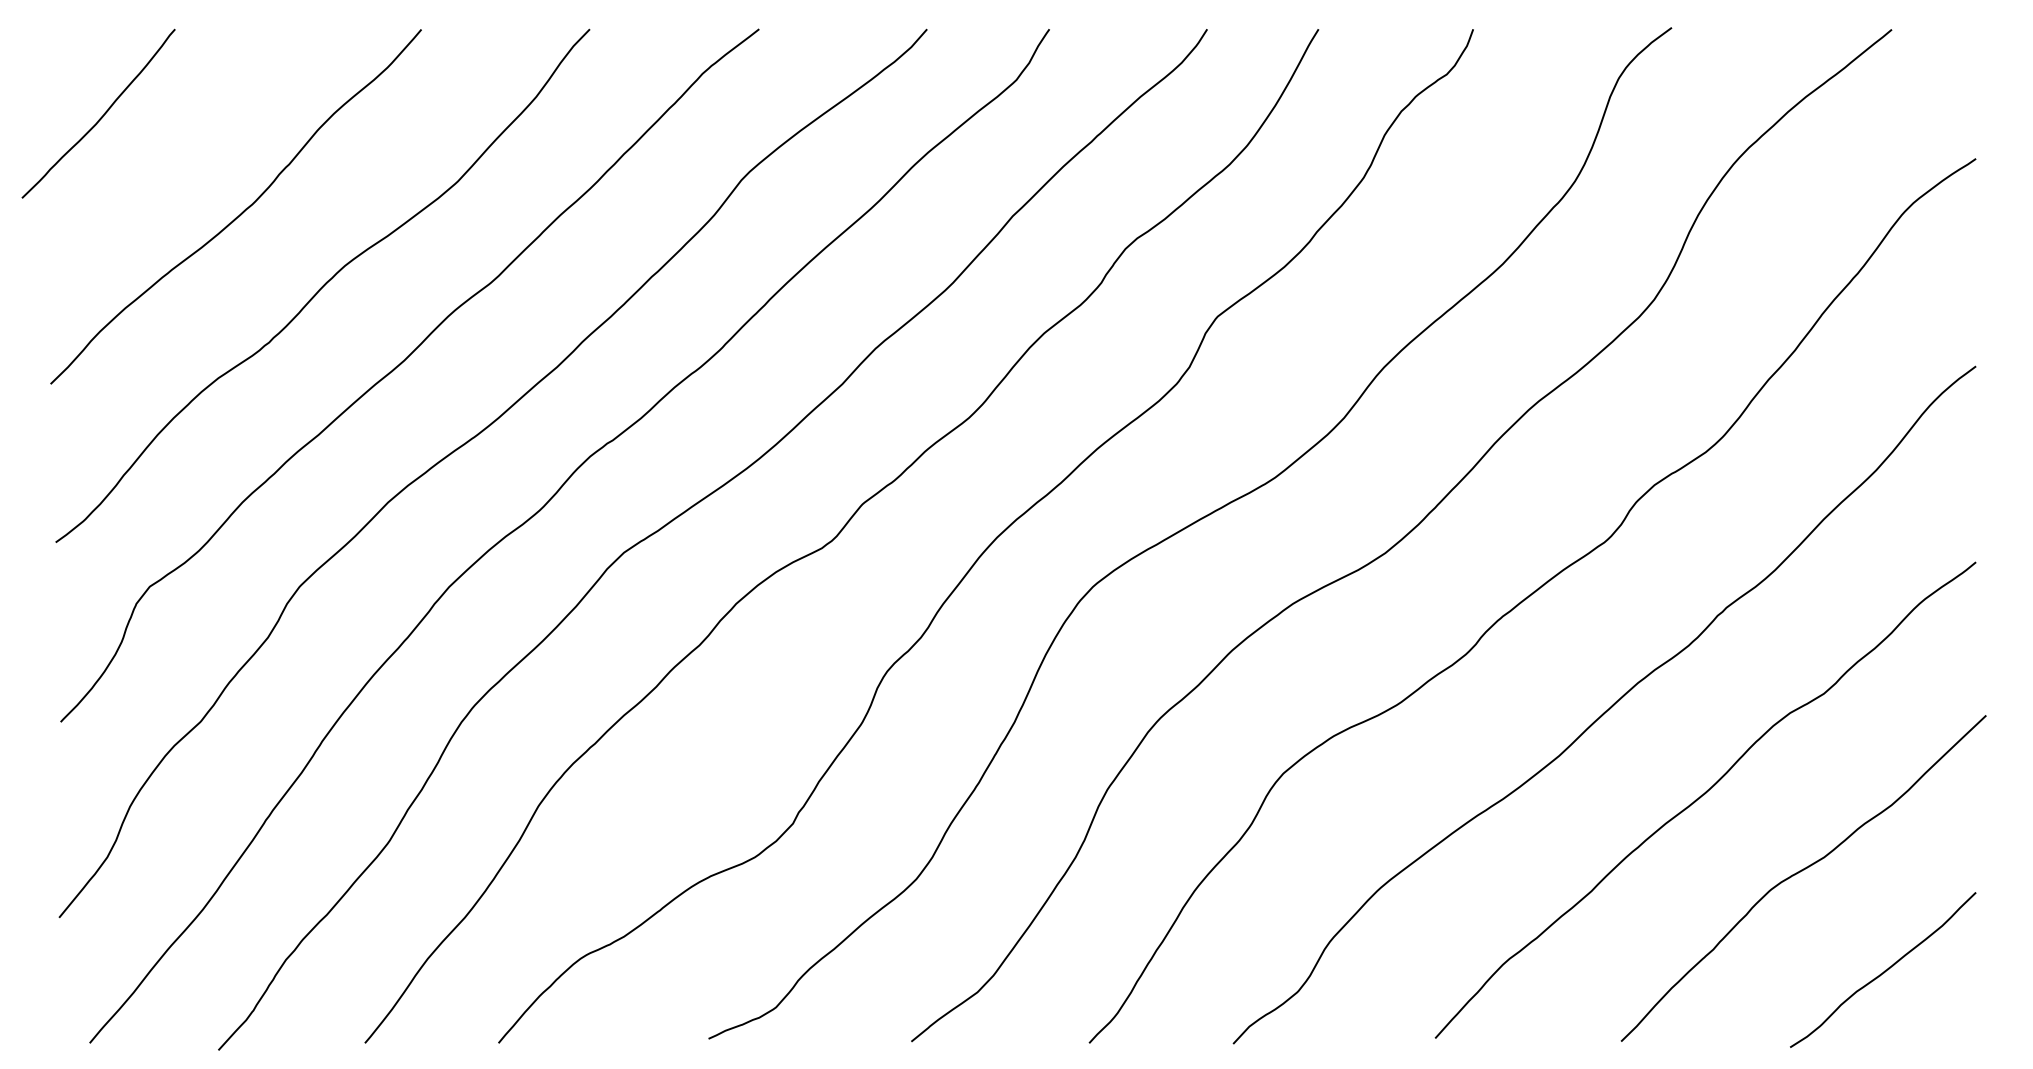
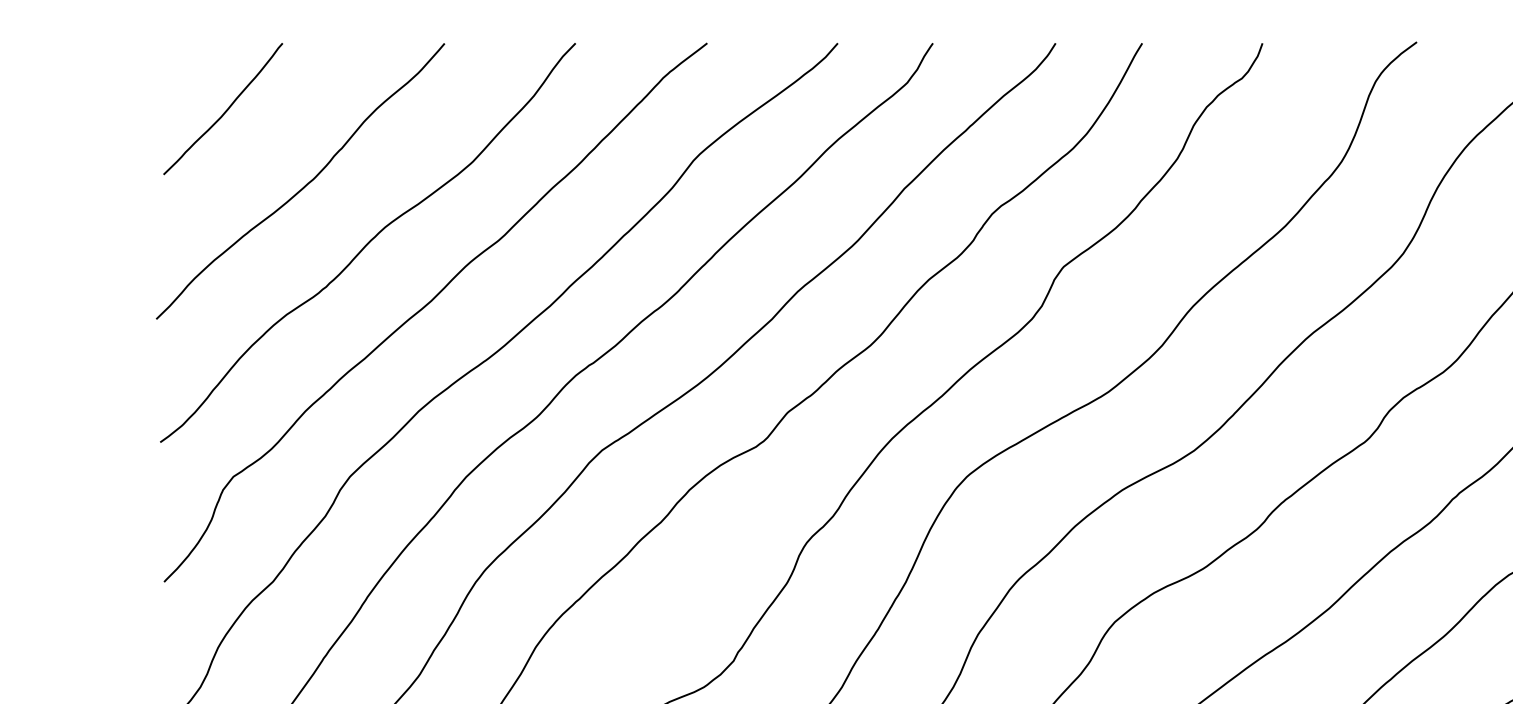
curve: (101, 116) -> (225, 111), moved

